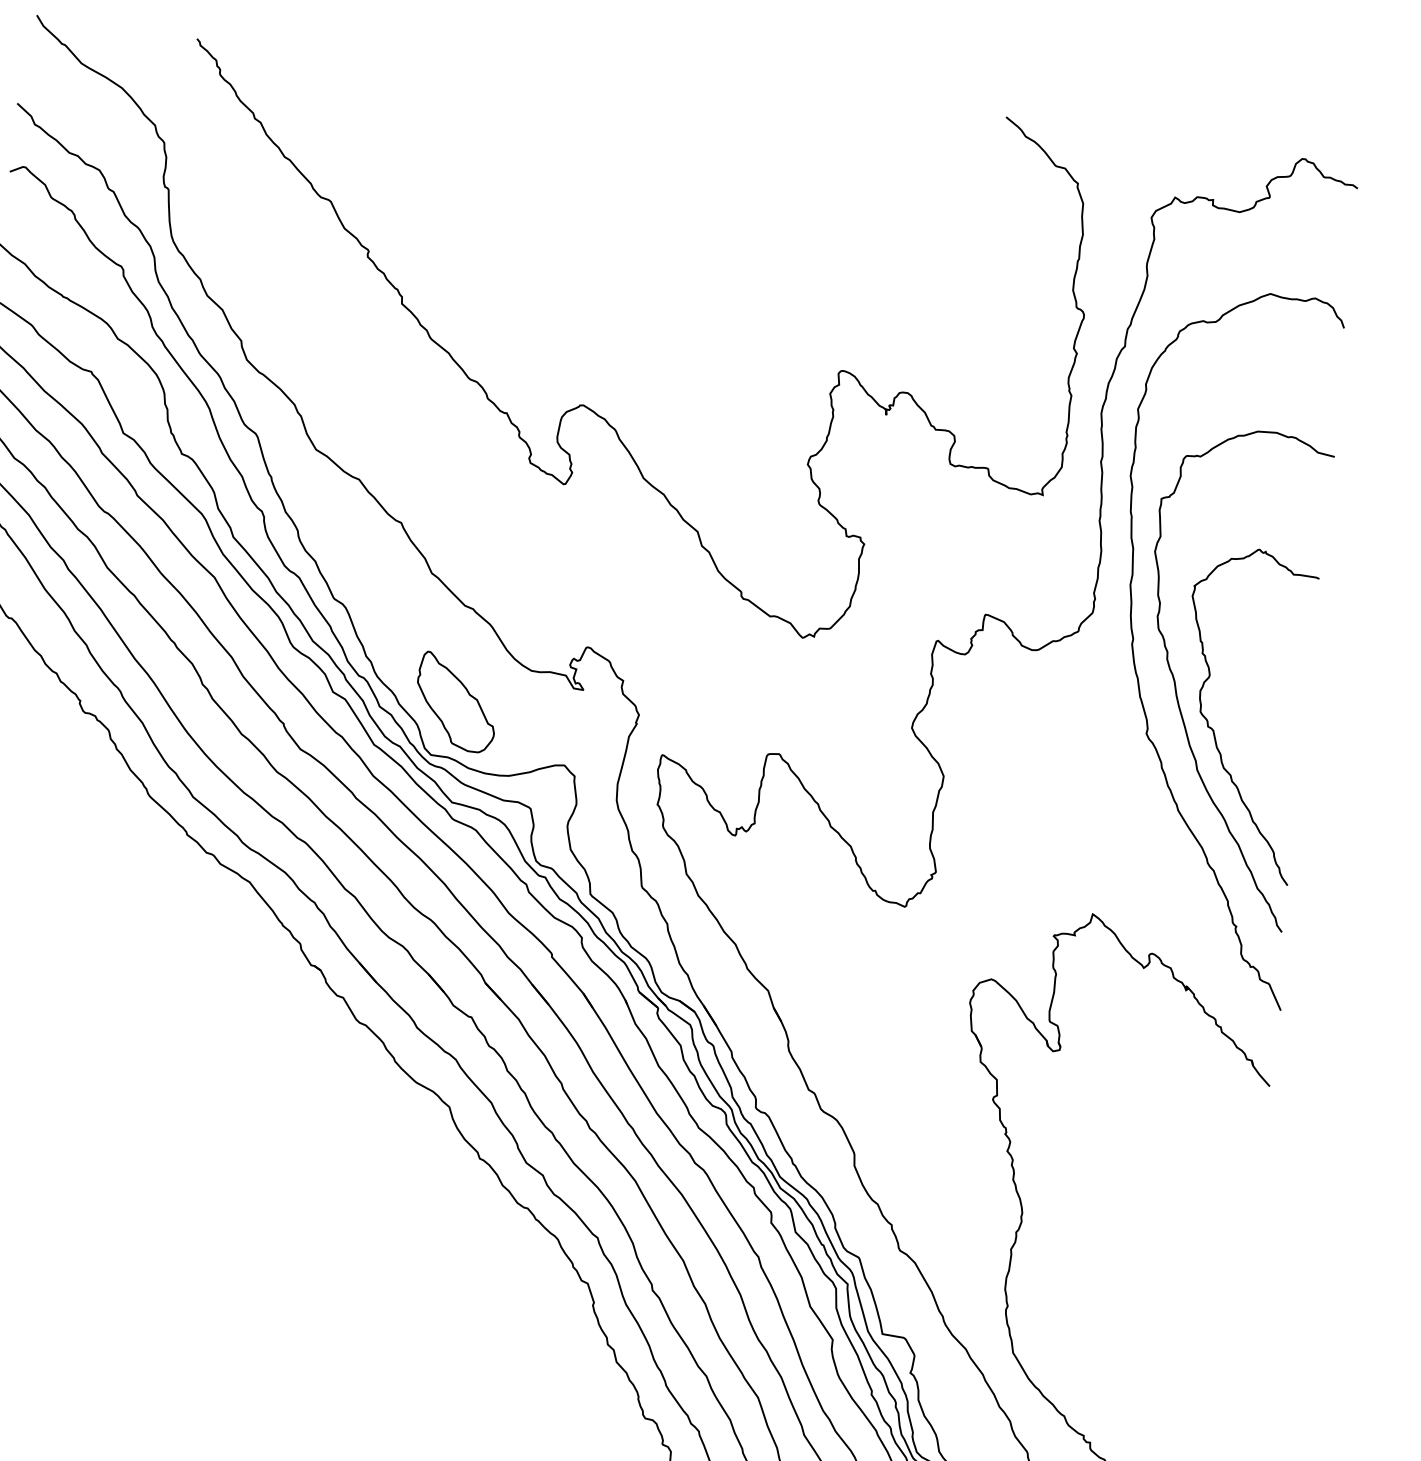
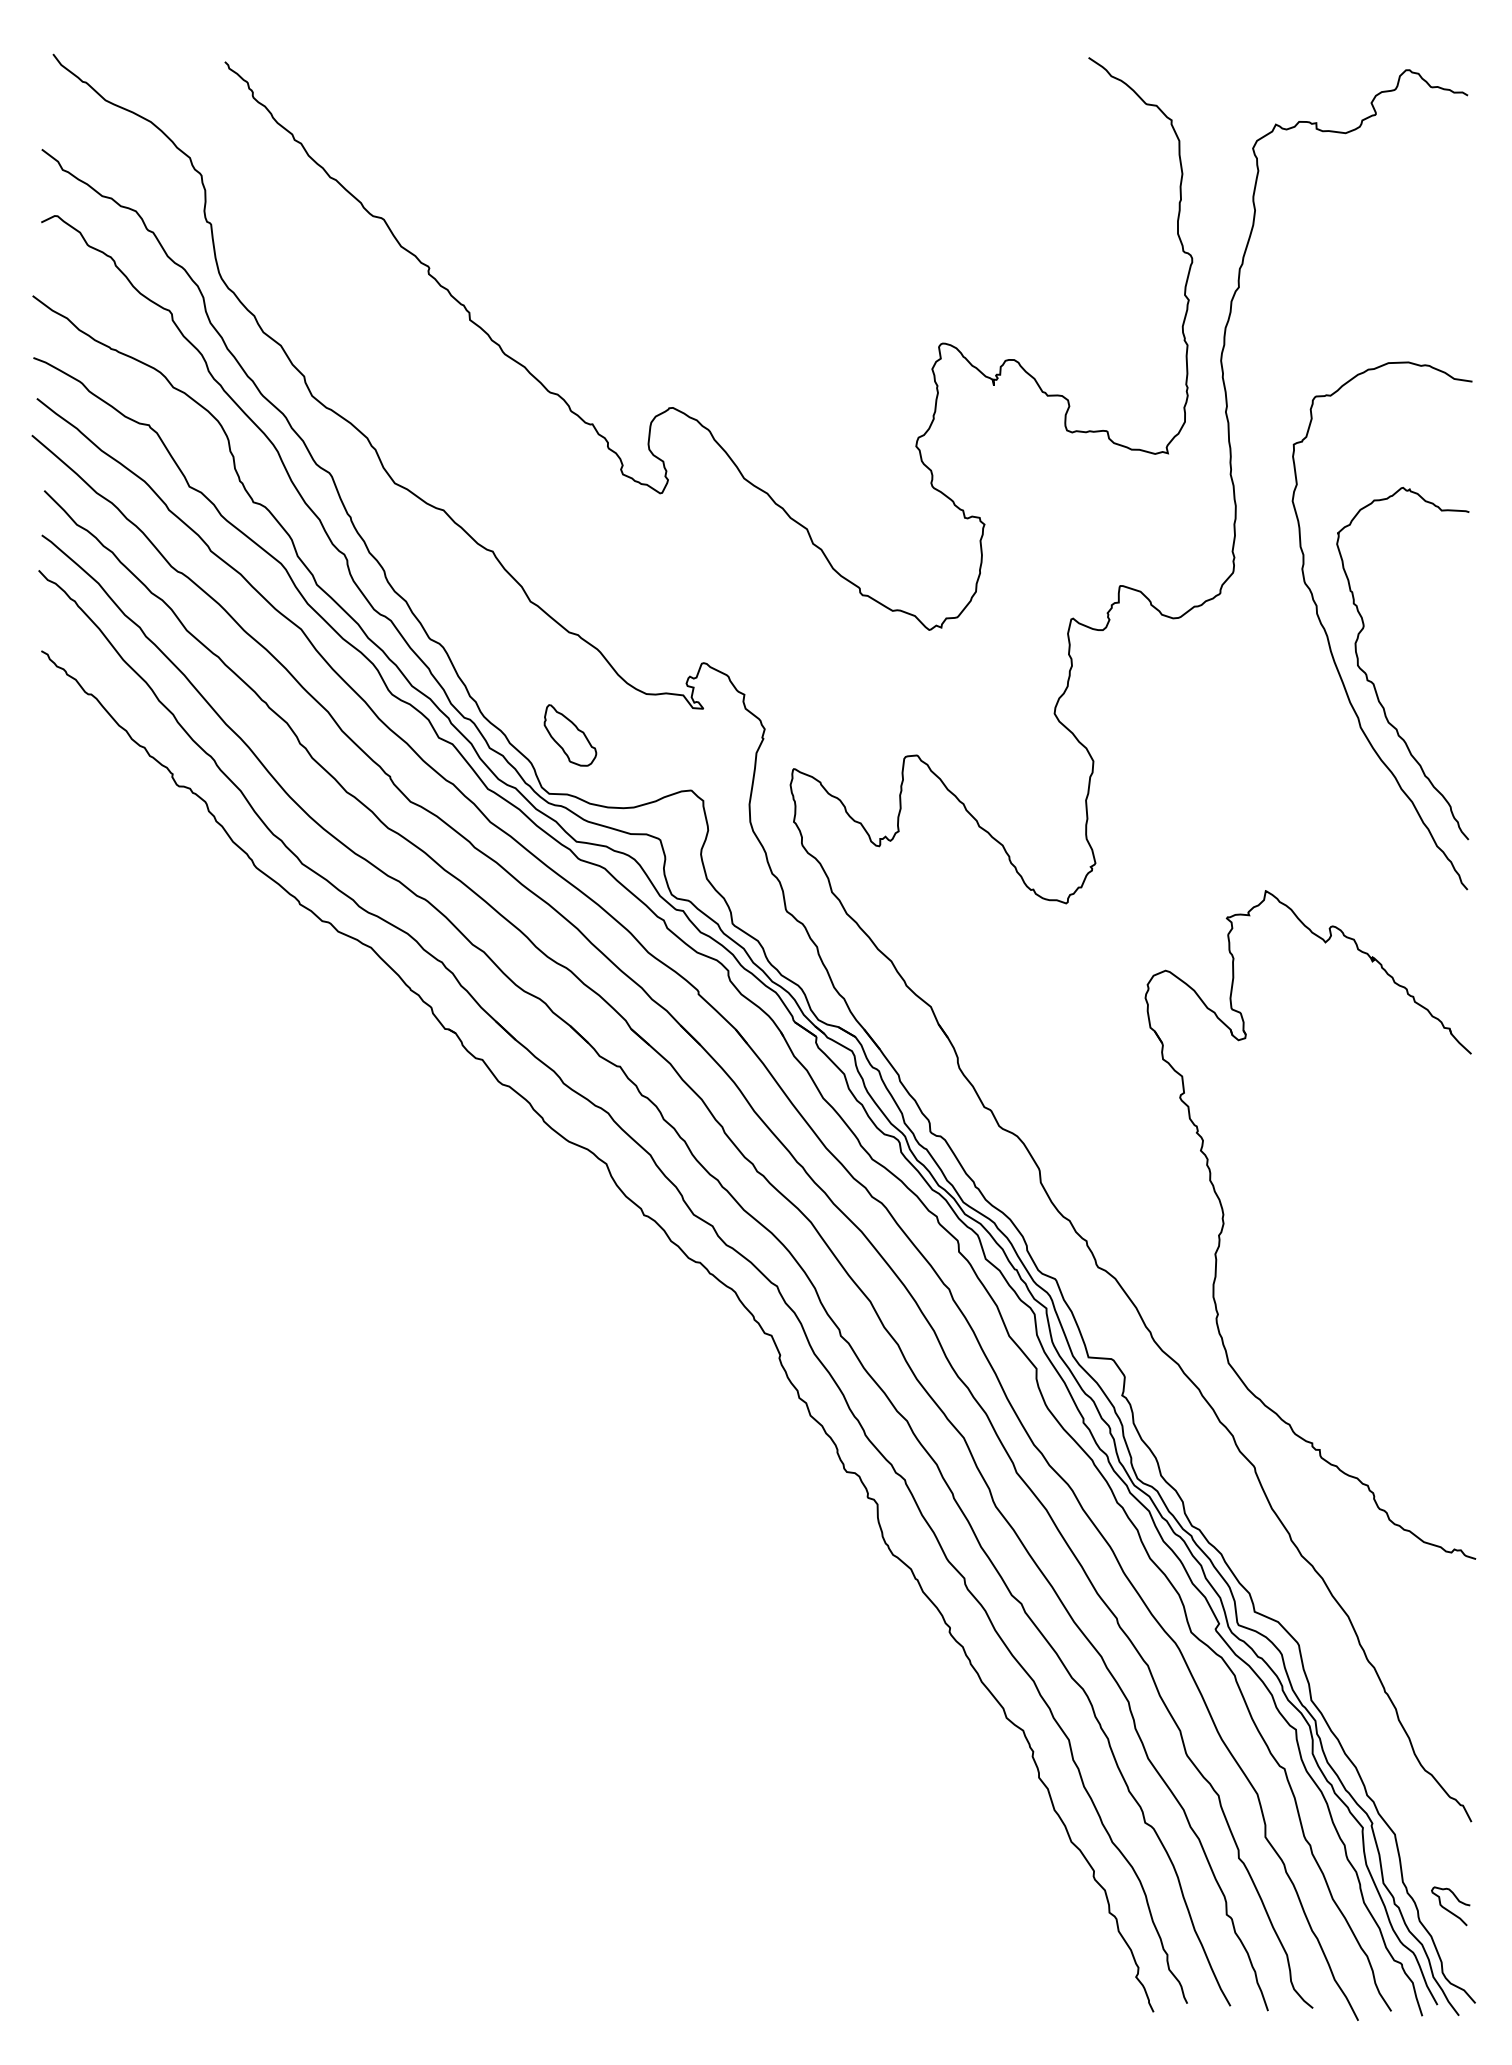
curve: (1134, 653) -> (1281, 610), removed
part: (456, 702) -> (570, 735), size x0.6

